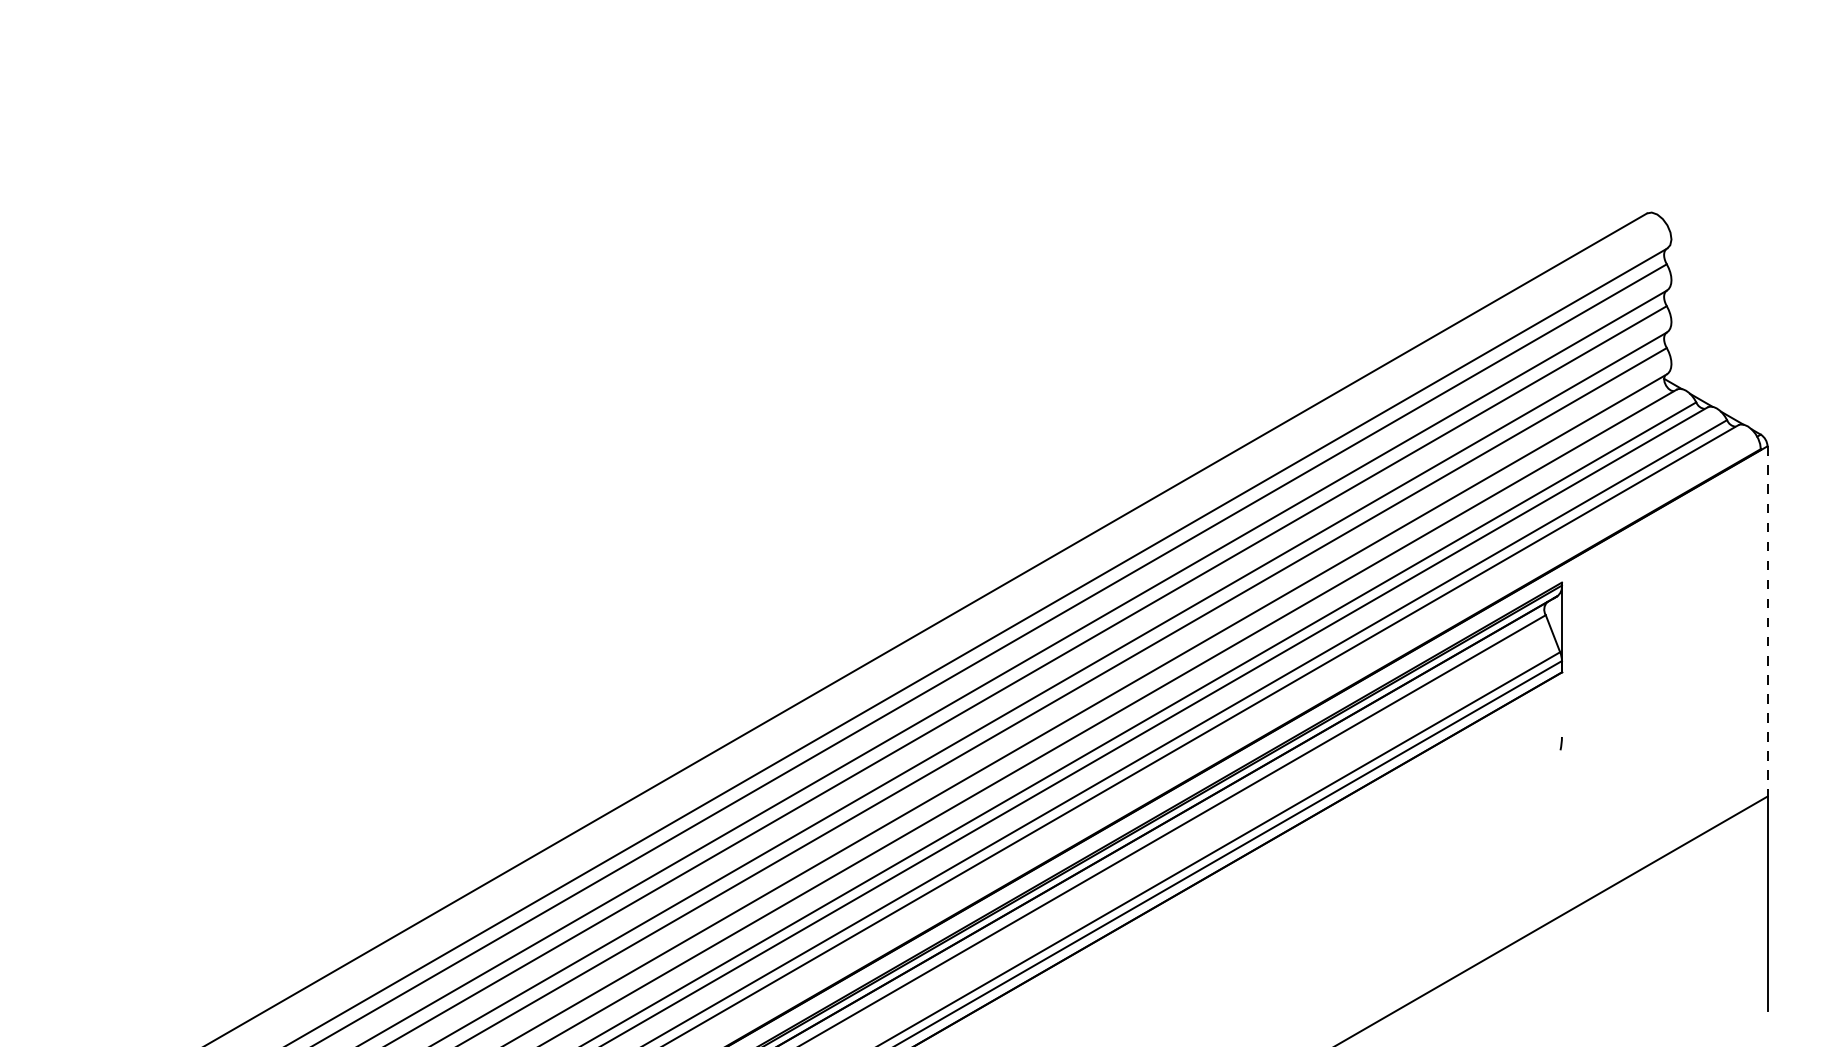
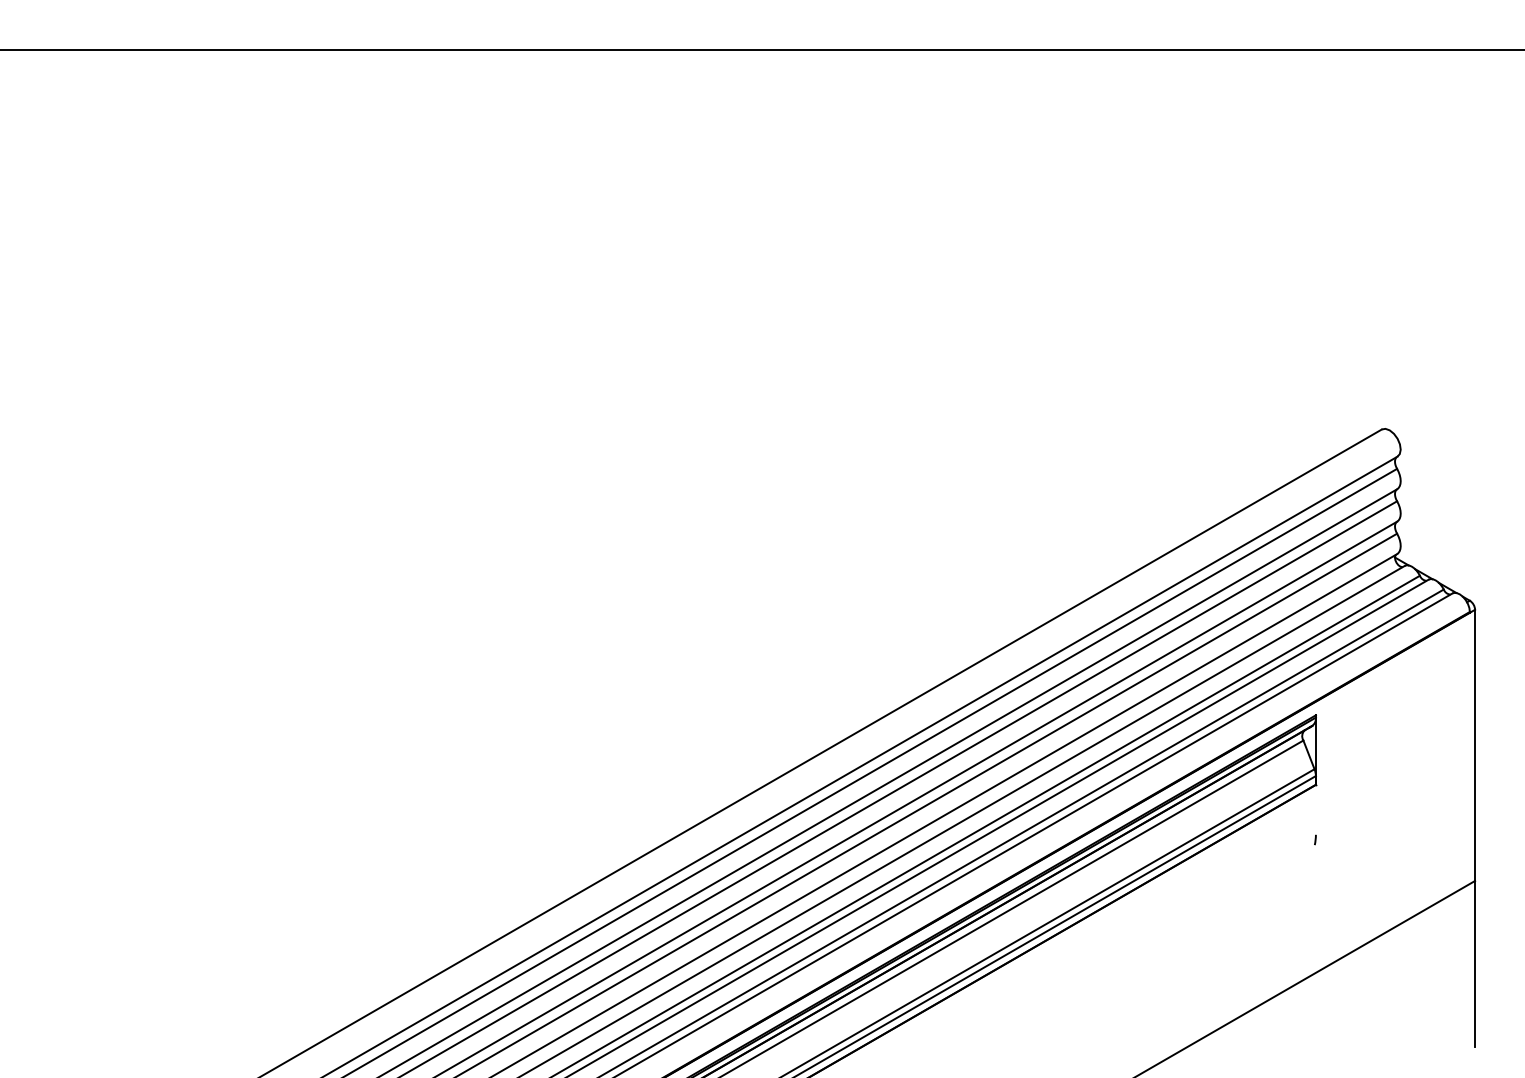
line: (1768, 621) -> (1475, 745), dashed -> solid

